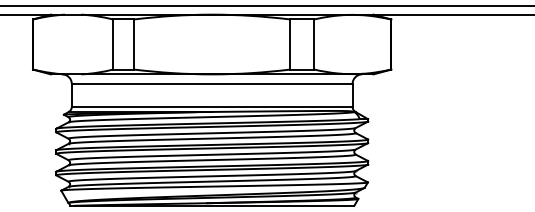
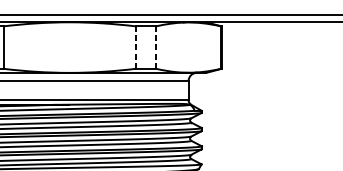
line: (290, 44) -> (136, 47), solid -> dashed
line: (314, 44) -> (156, 47), solid -> dashed

